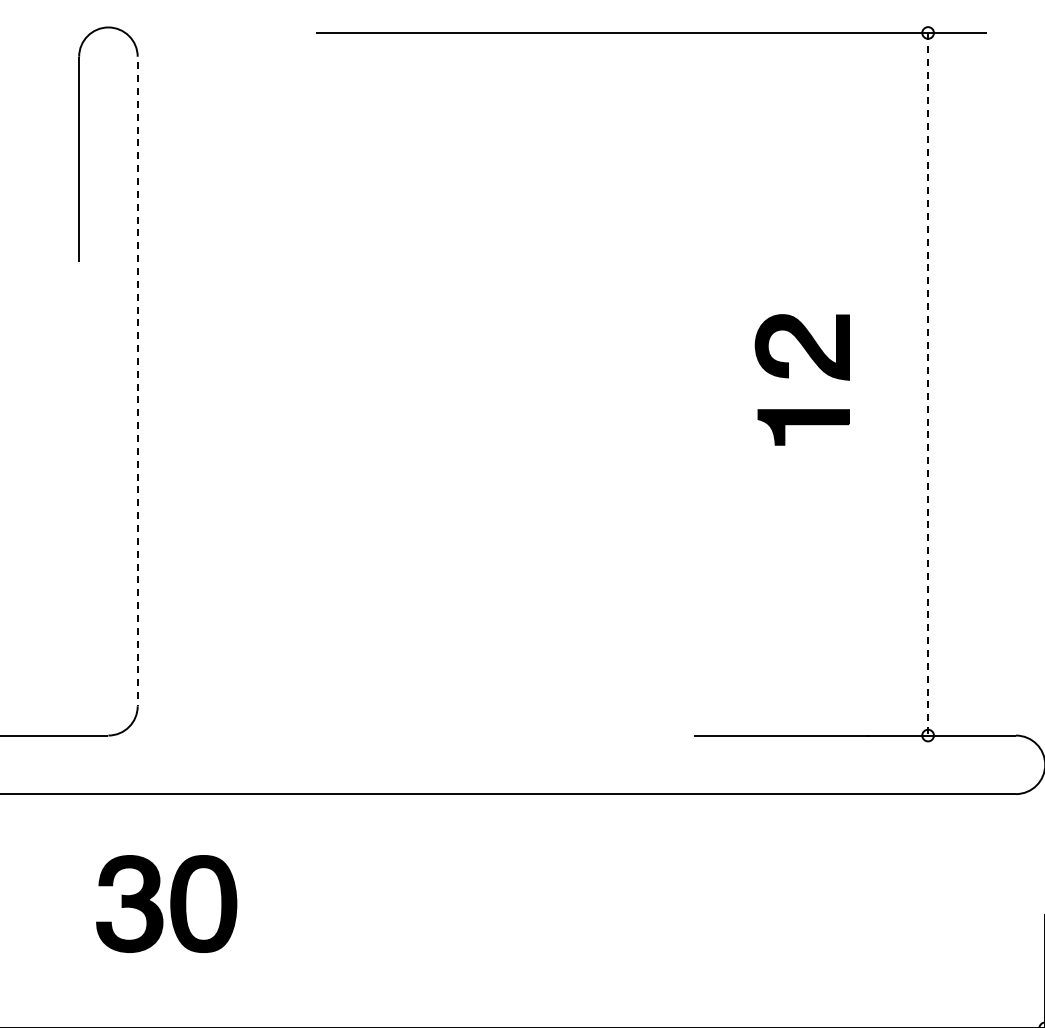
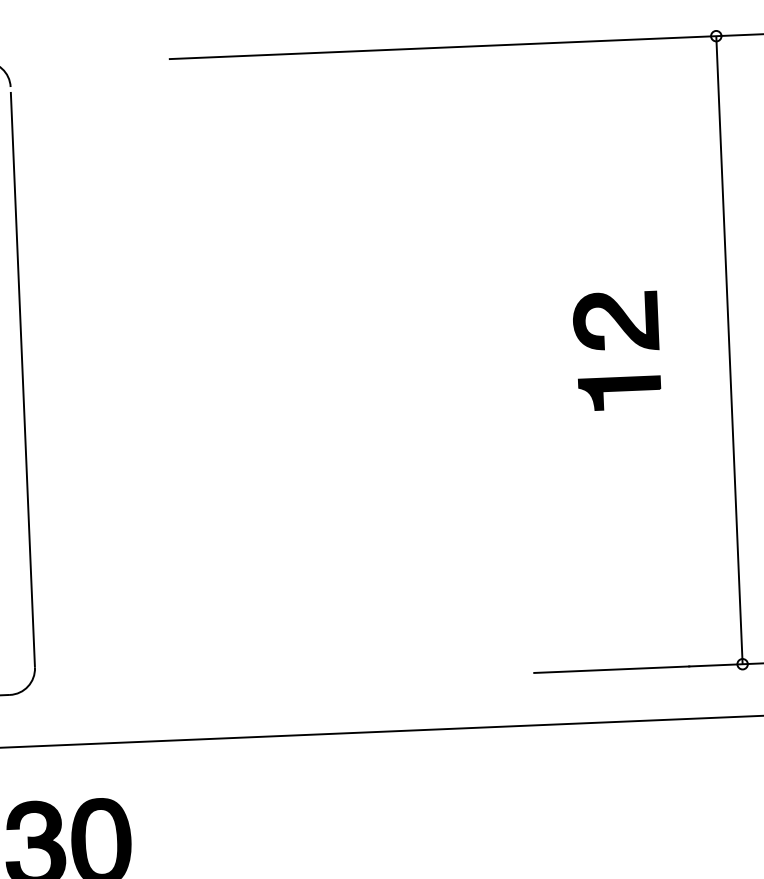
line: (137, 384) -> (22, 380), dashed -> solid
line: (928, 384) -> (729, 350), dashed -> solid

